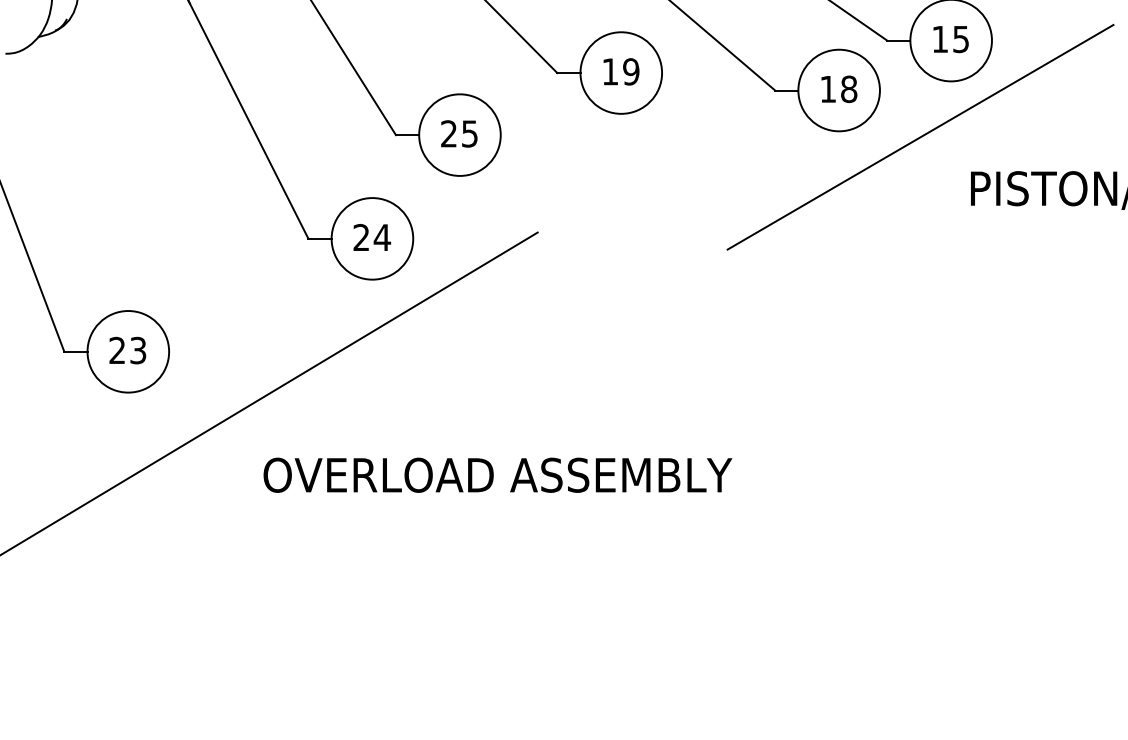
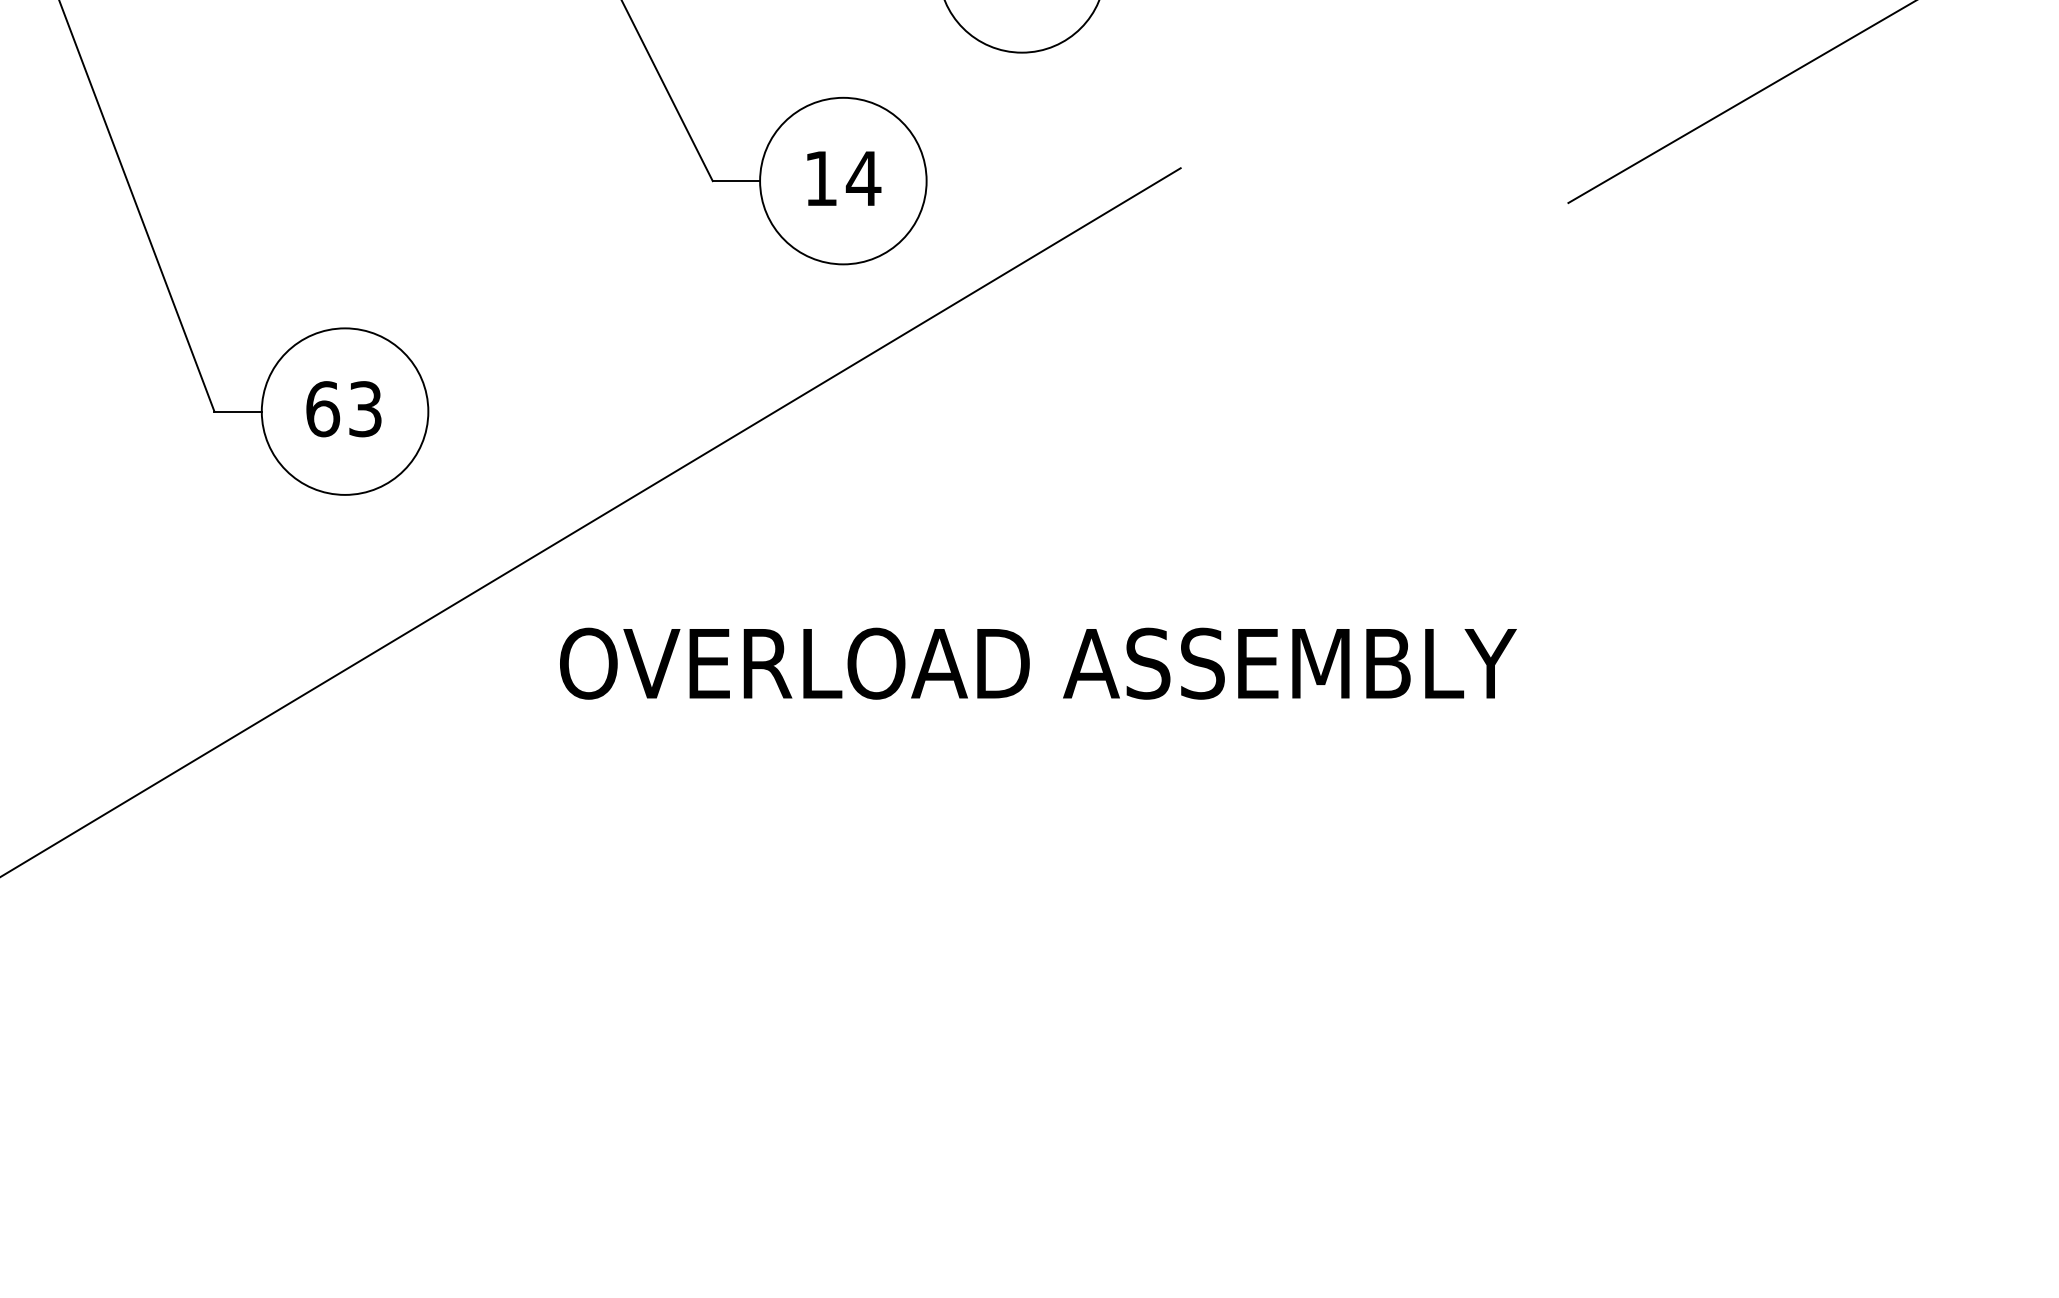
text: (360, 236) -> (818, 176), 24 -> 14
text: (117, 350) -> (322, 408), 23 -> 63
text: (497, 474) -> (1037, 662), moved

